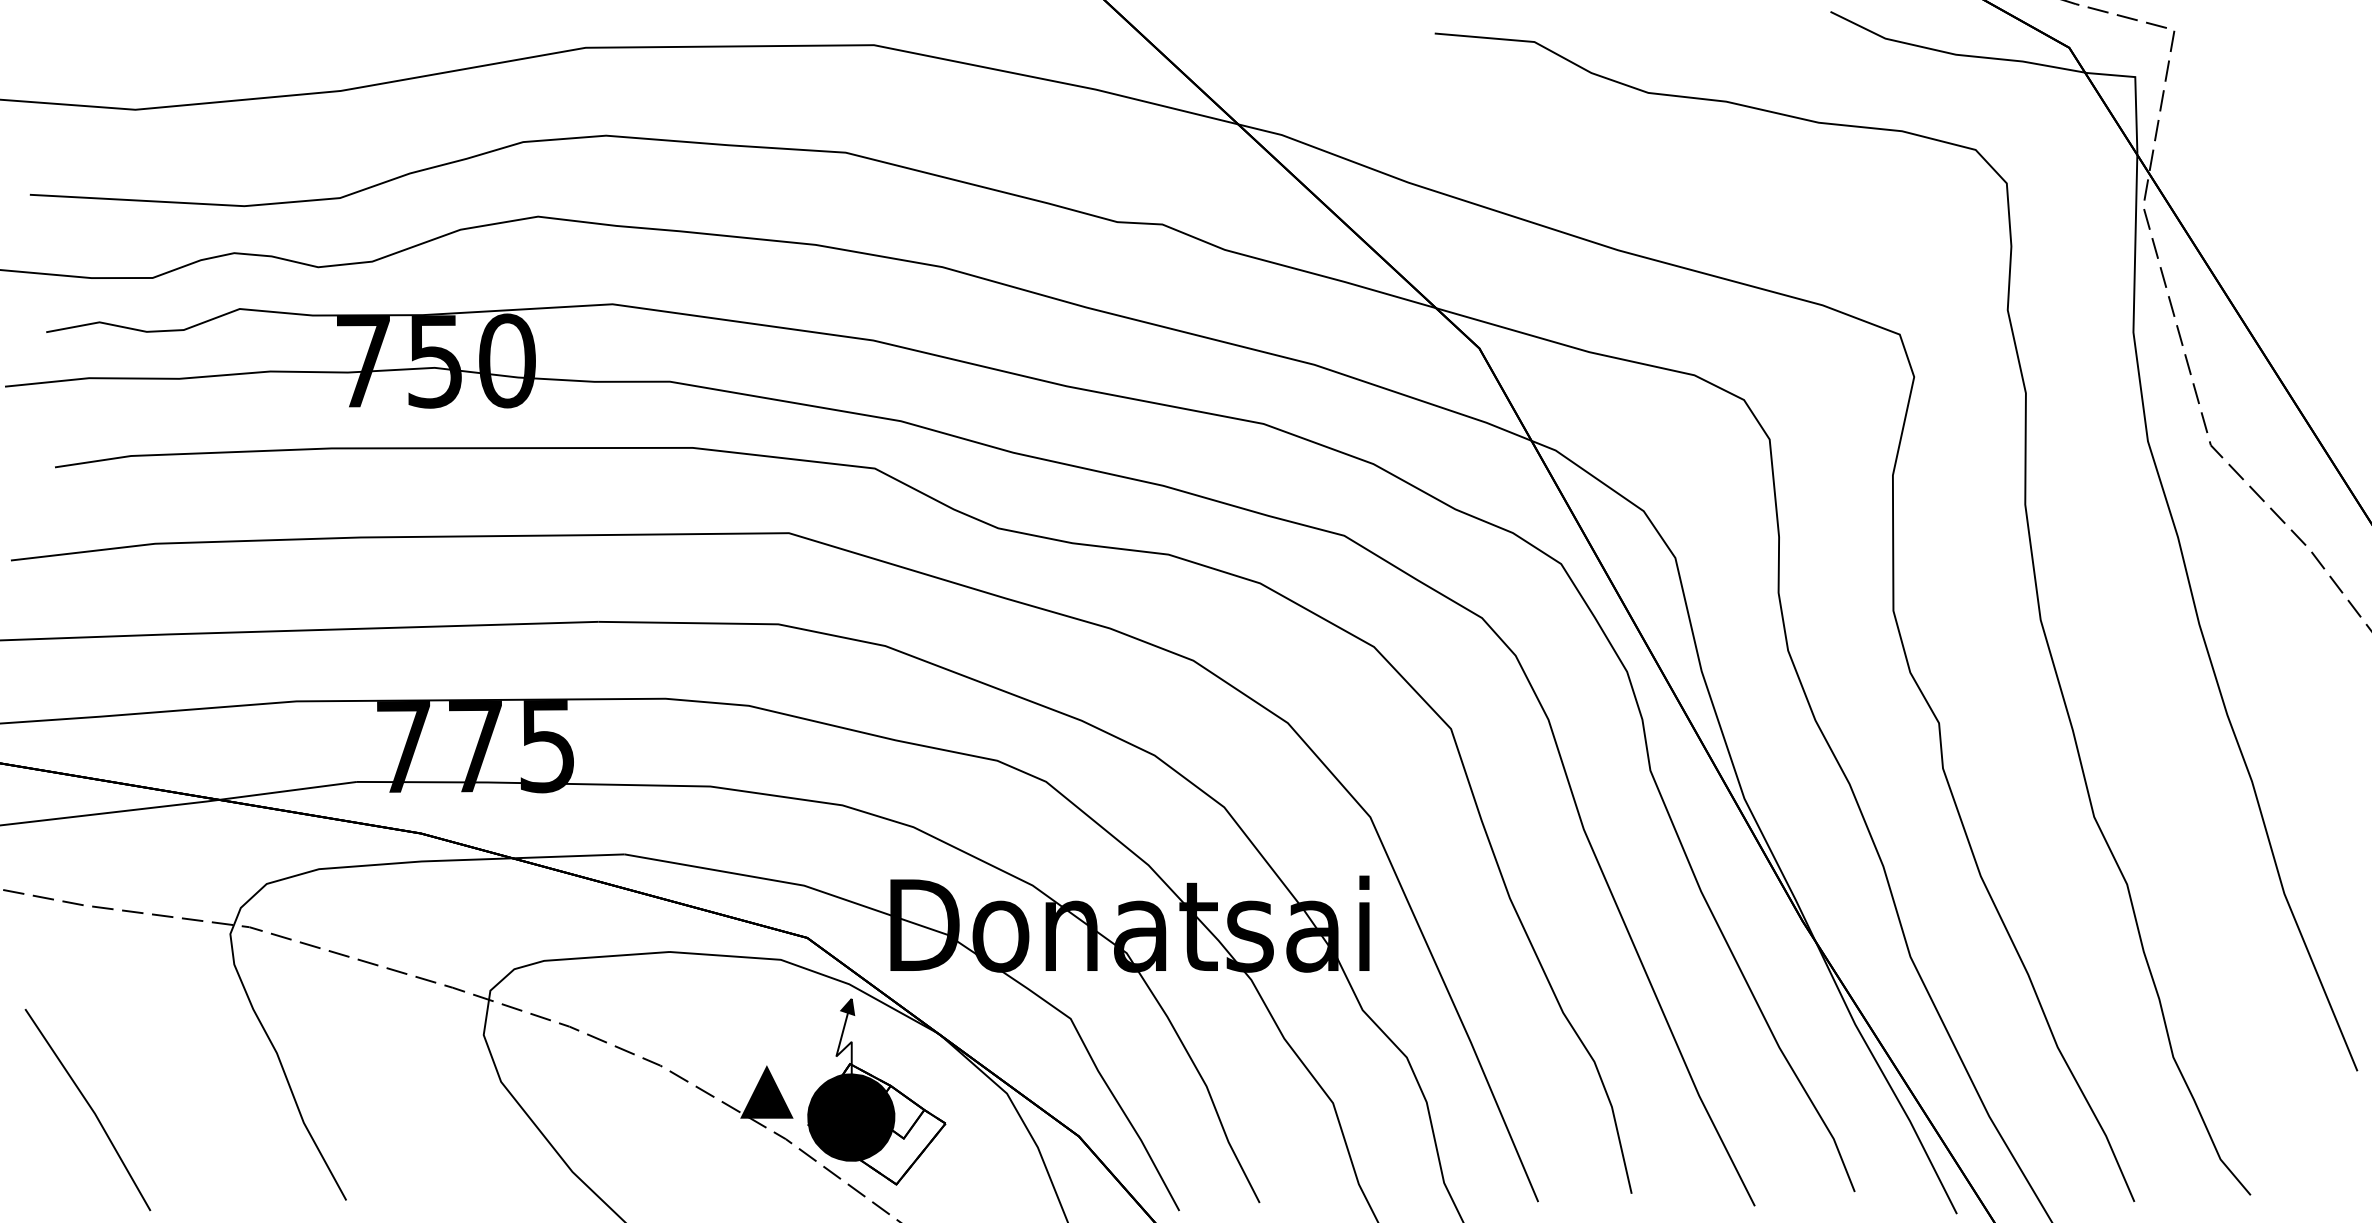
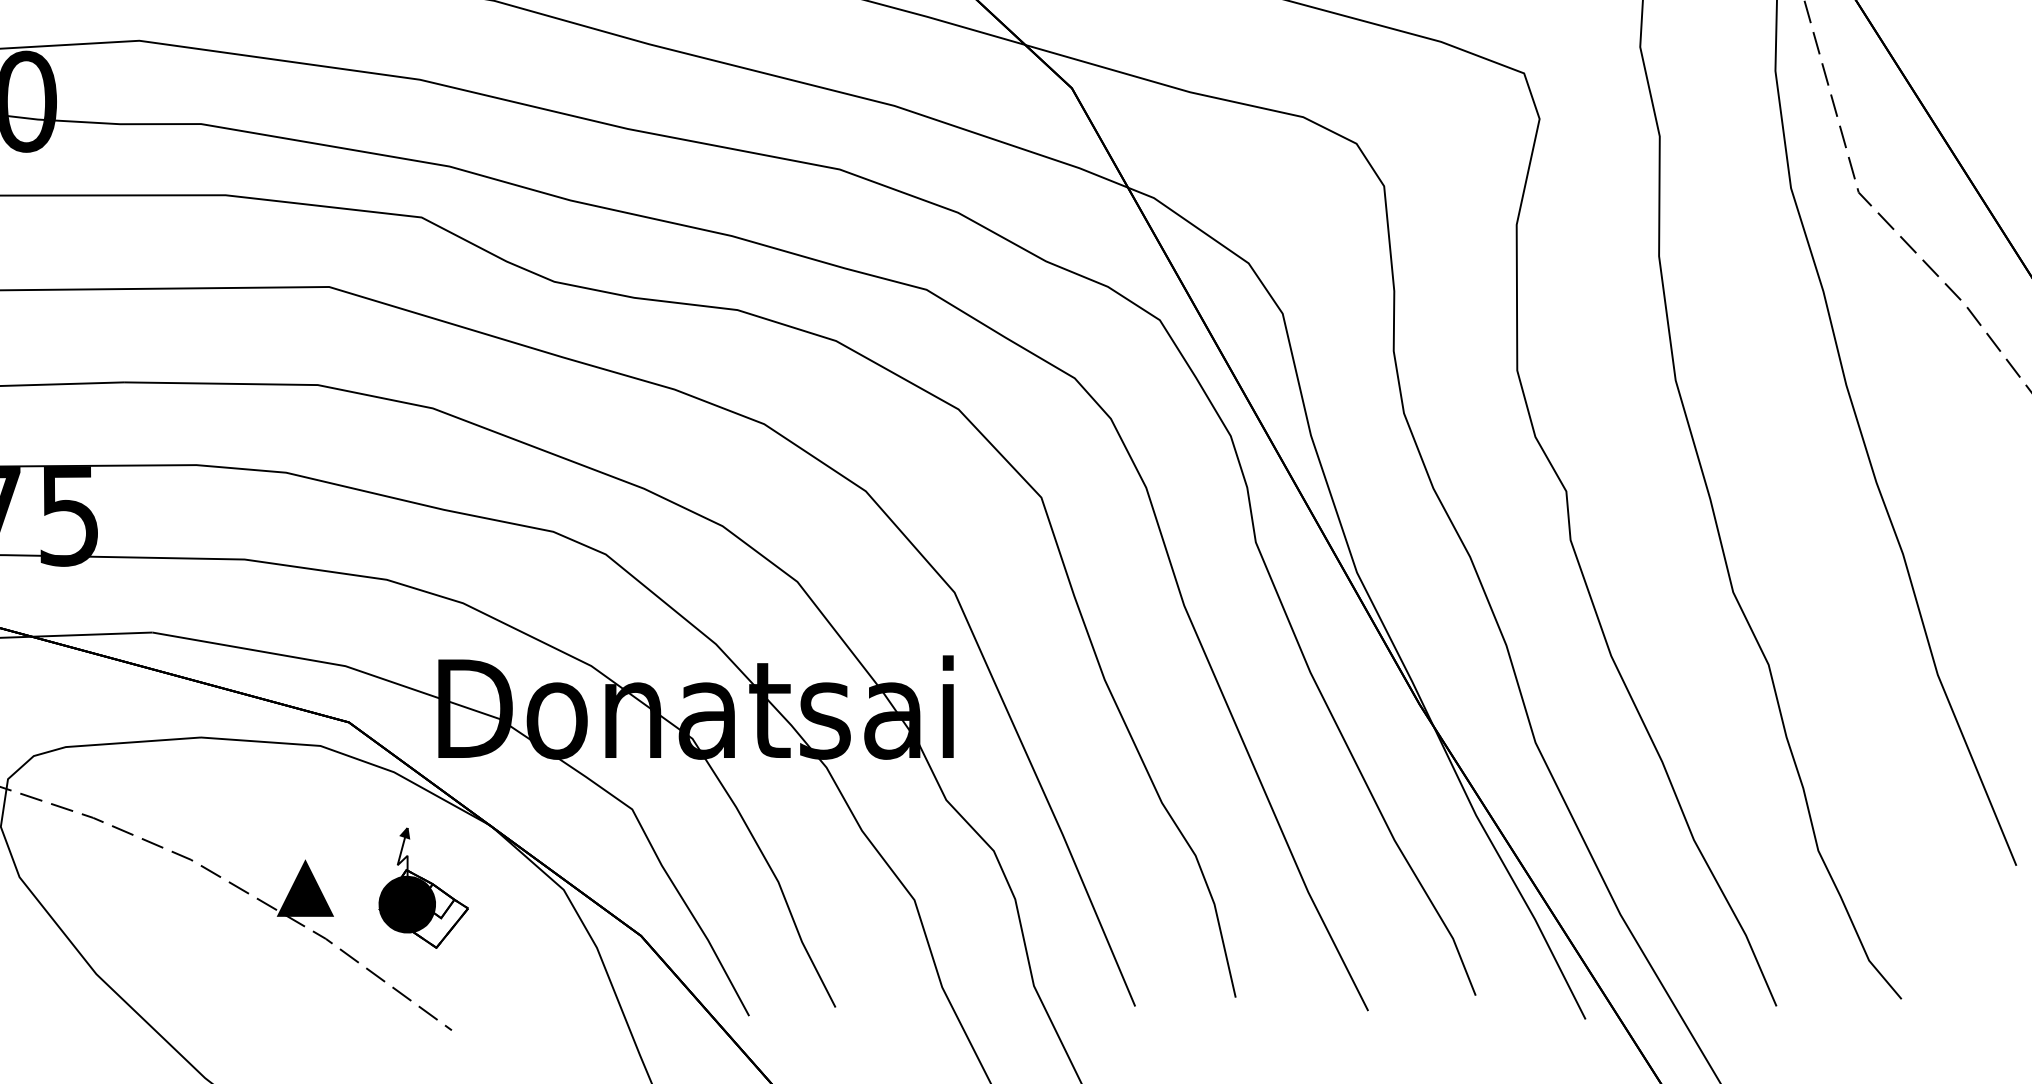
part: (876, 1091) -> (423, 887), size x0.6

